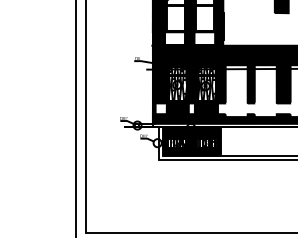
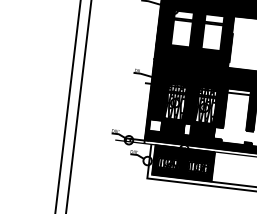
hatch: (175, 38) -> (179, 54), added
hatch: (204, 38) -> (209, 58), added

